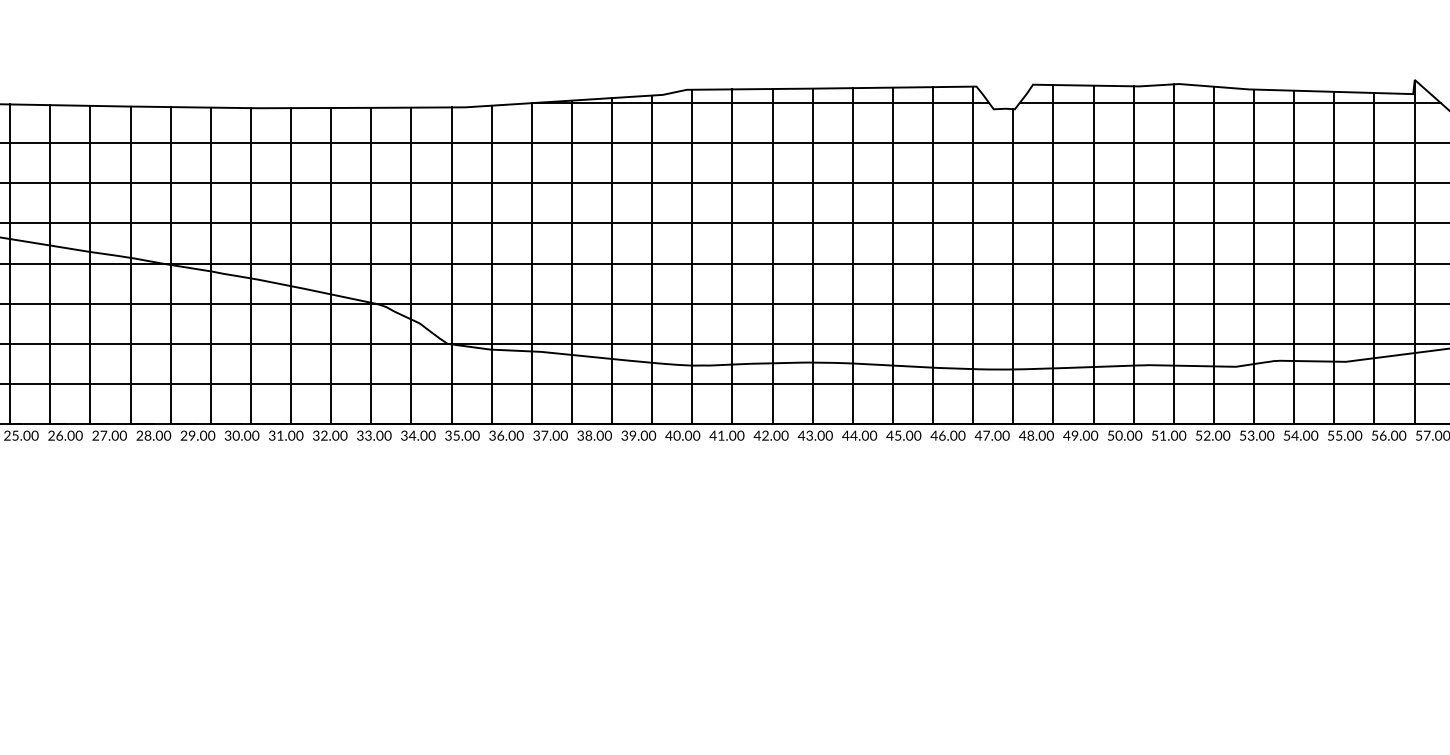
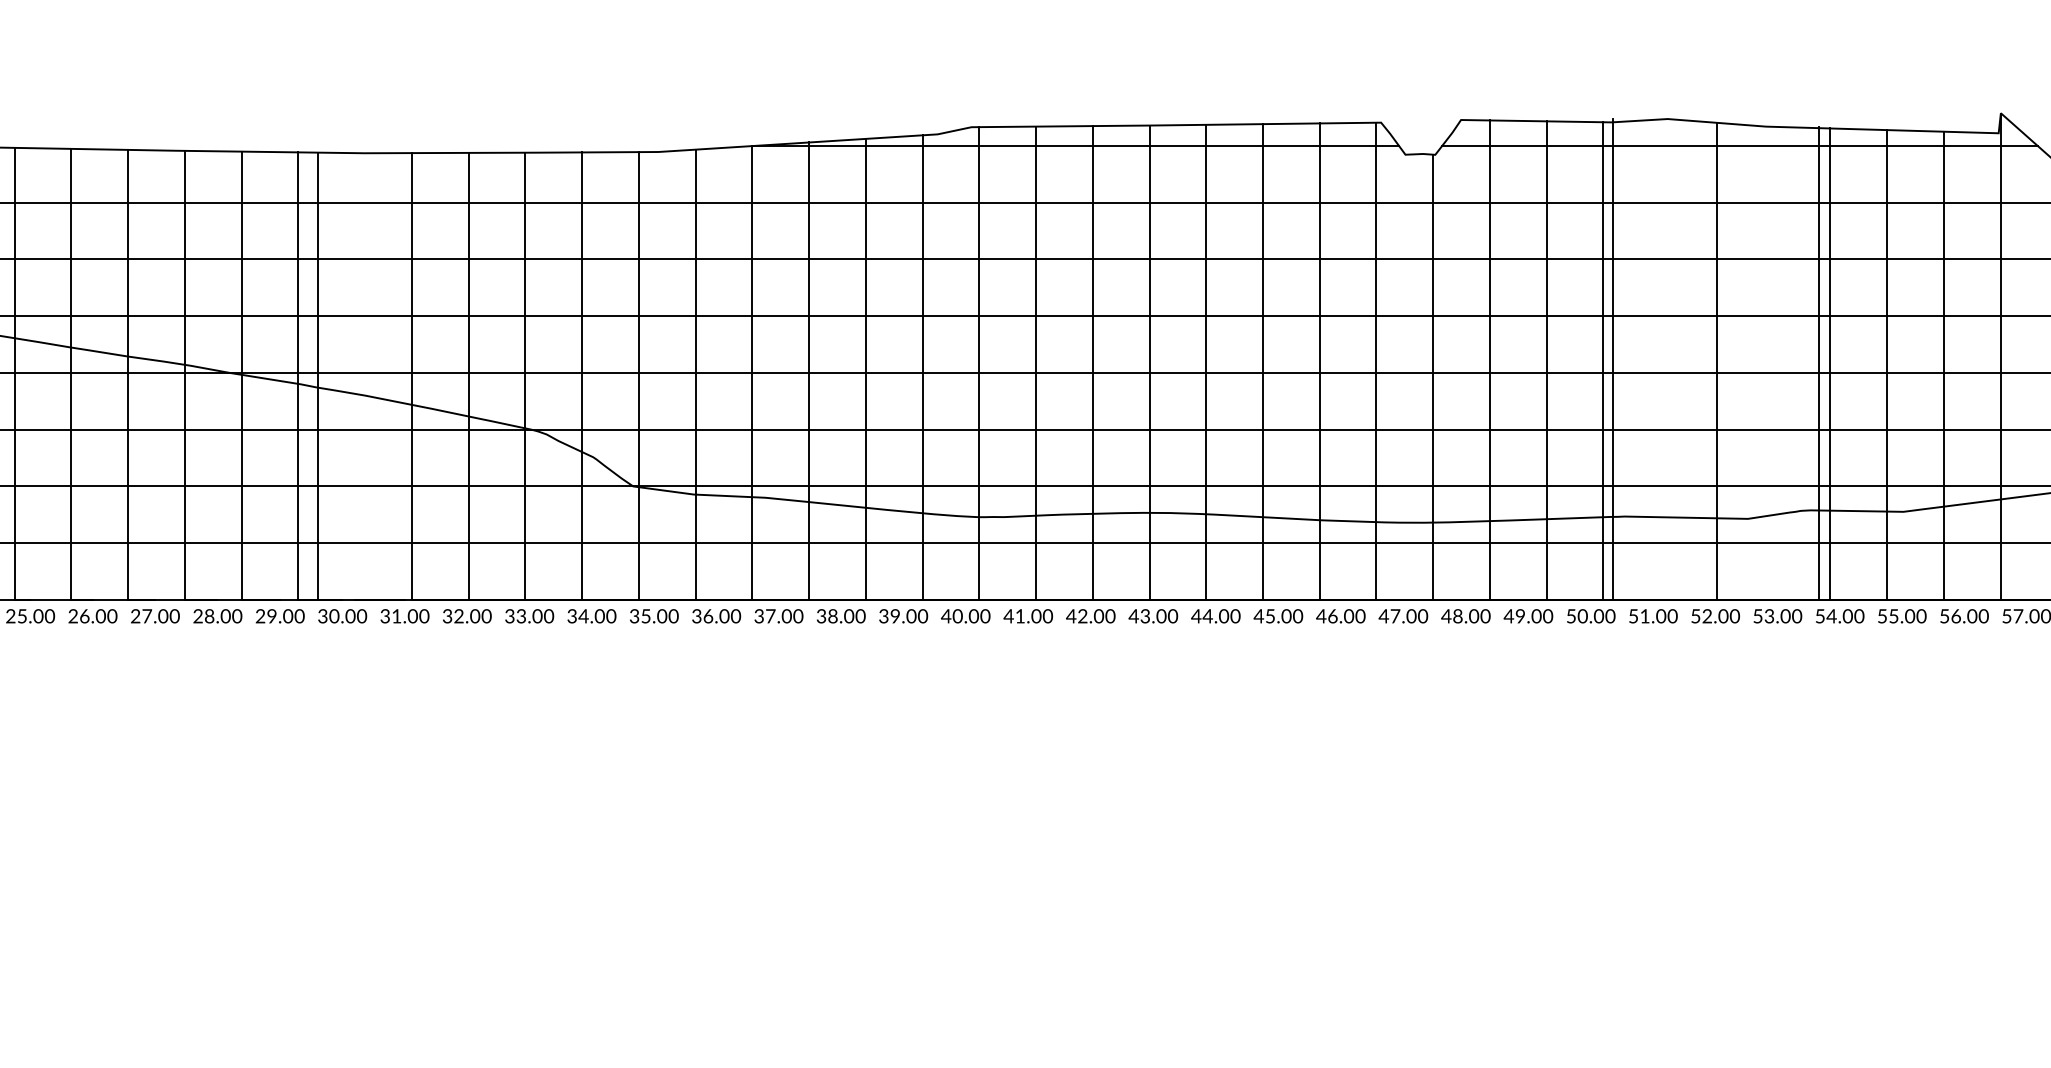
line: (1174, 254) -> (1613, 359), moved
line: (1253, 256) -> (1818, 362), moved
line: (251, 266) -> (318, 376), moved

